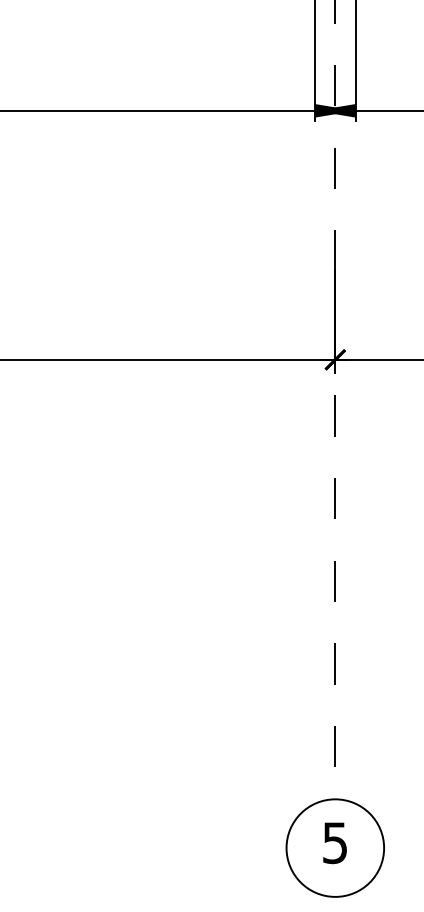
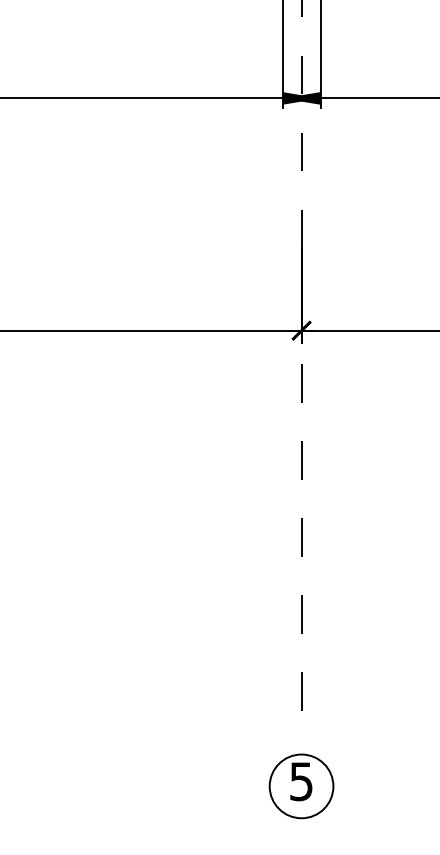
circle: (335, 847) -> (301, 785), size x0.7

